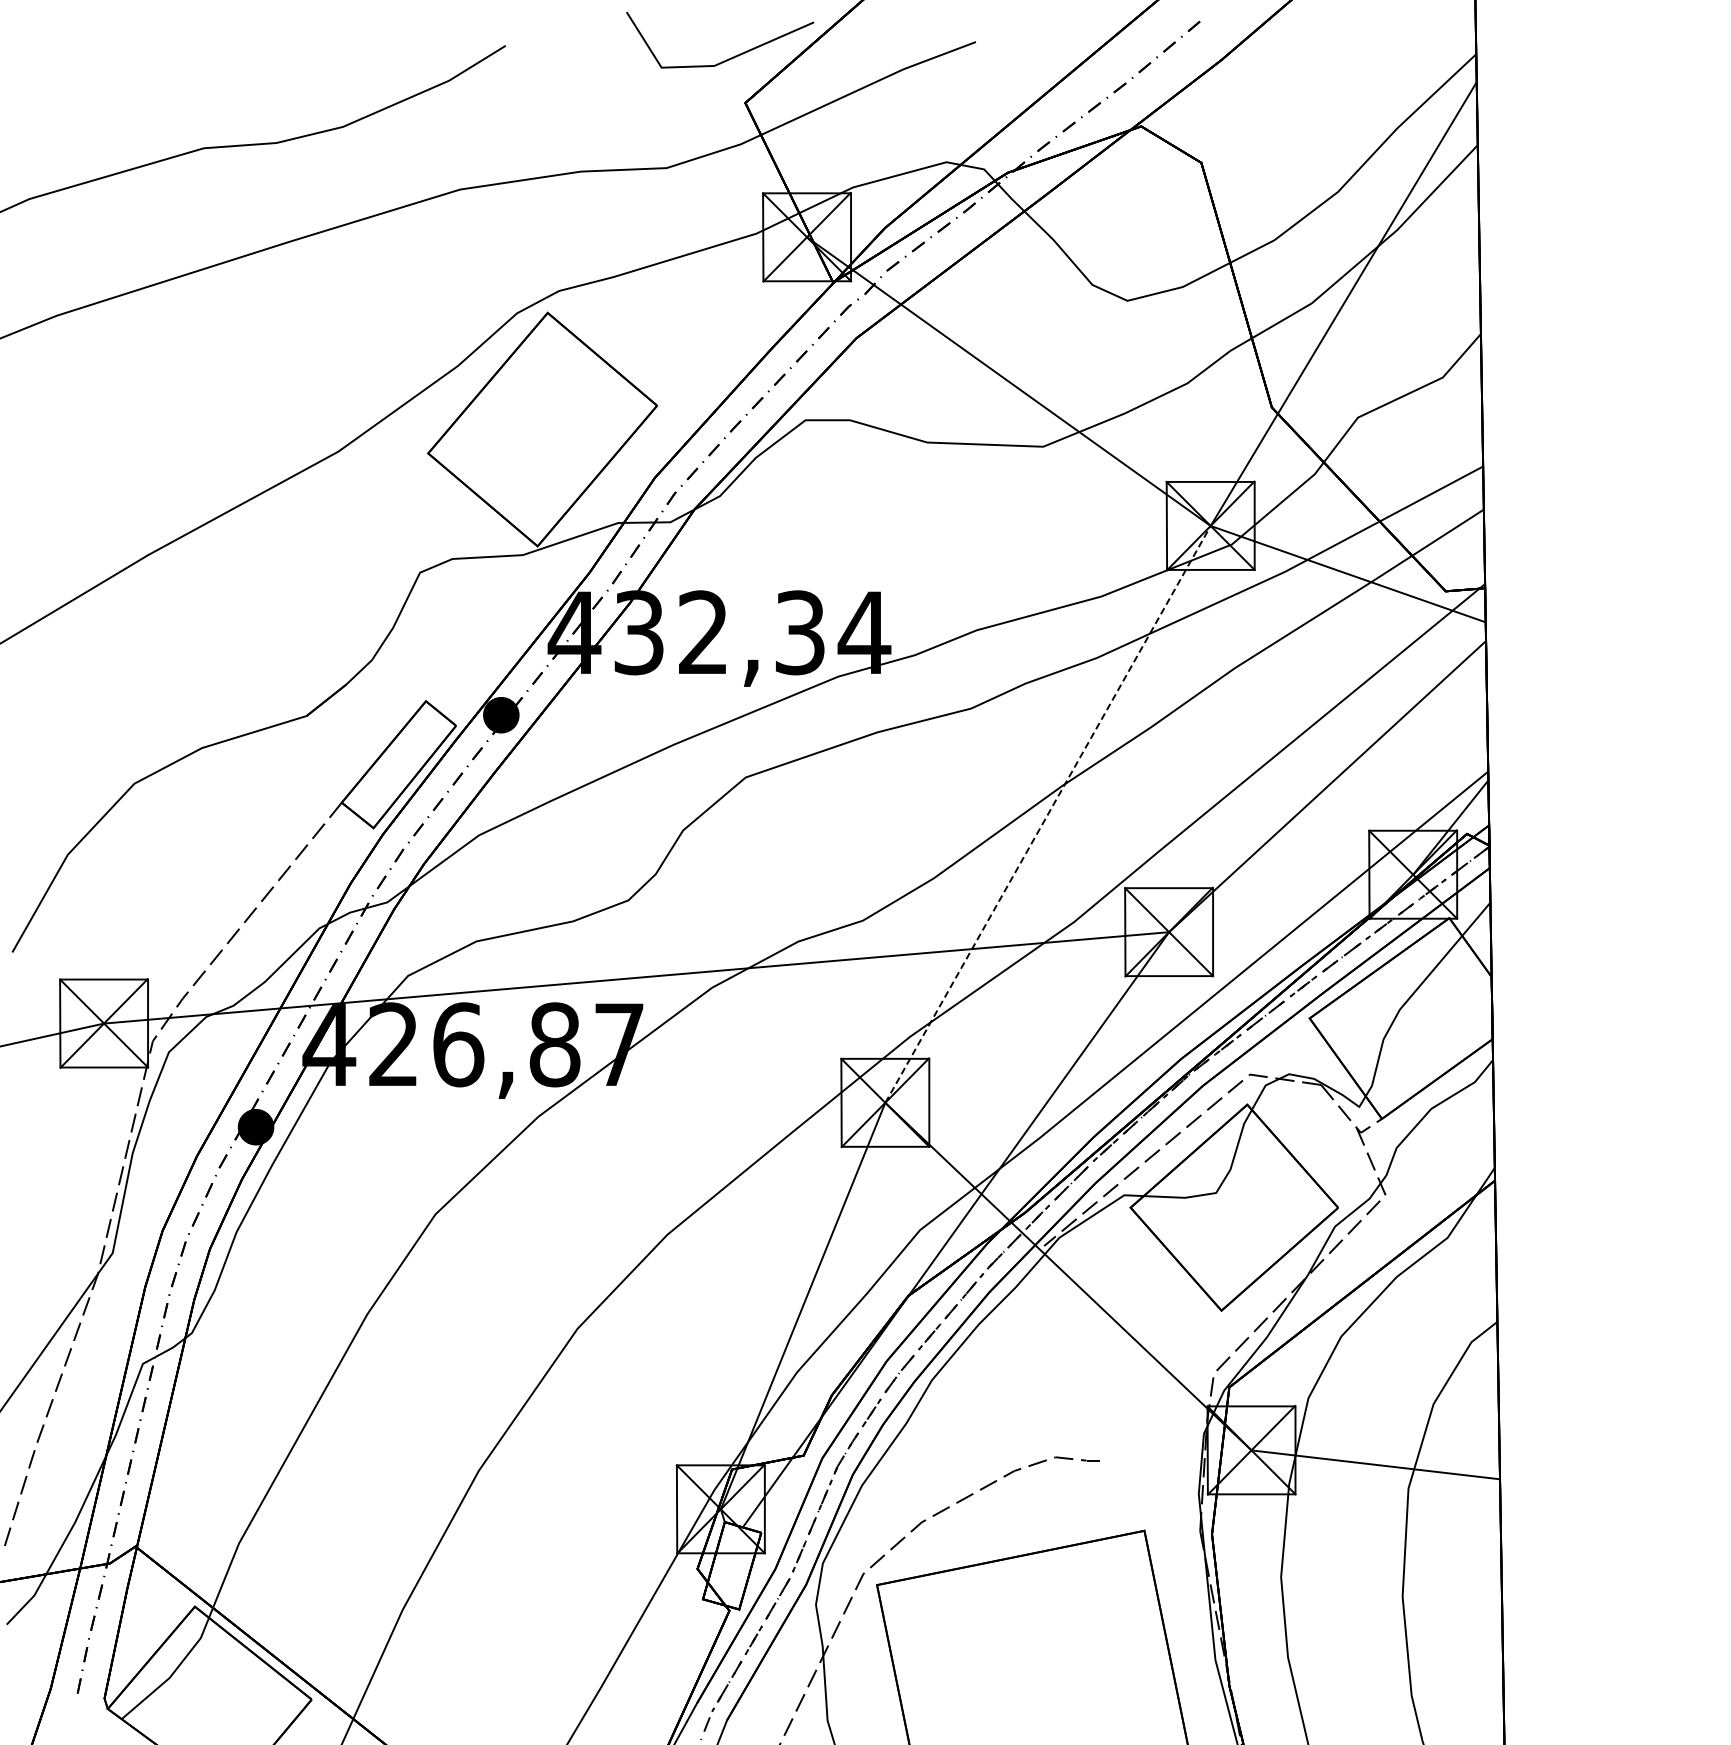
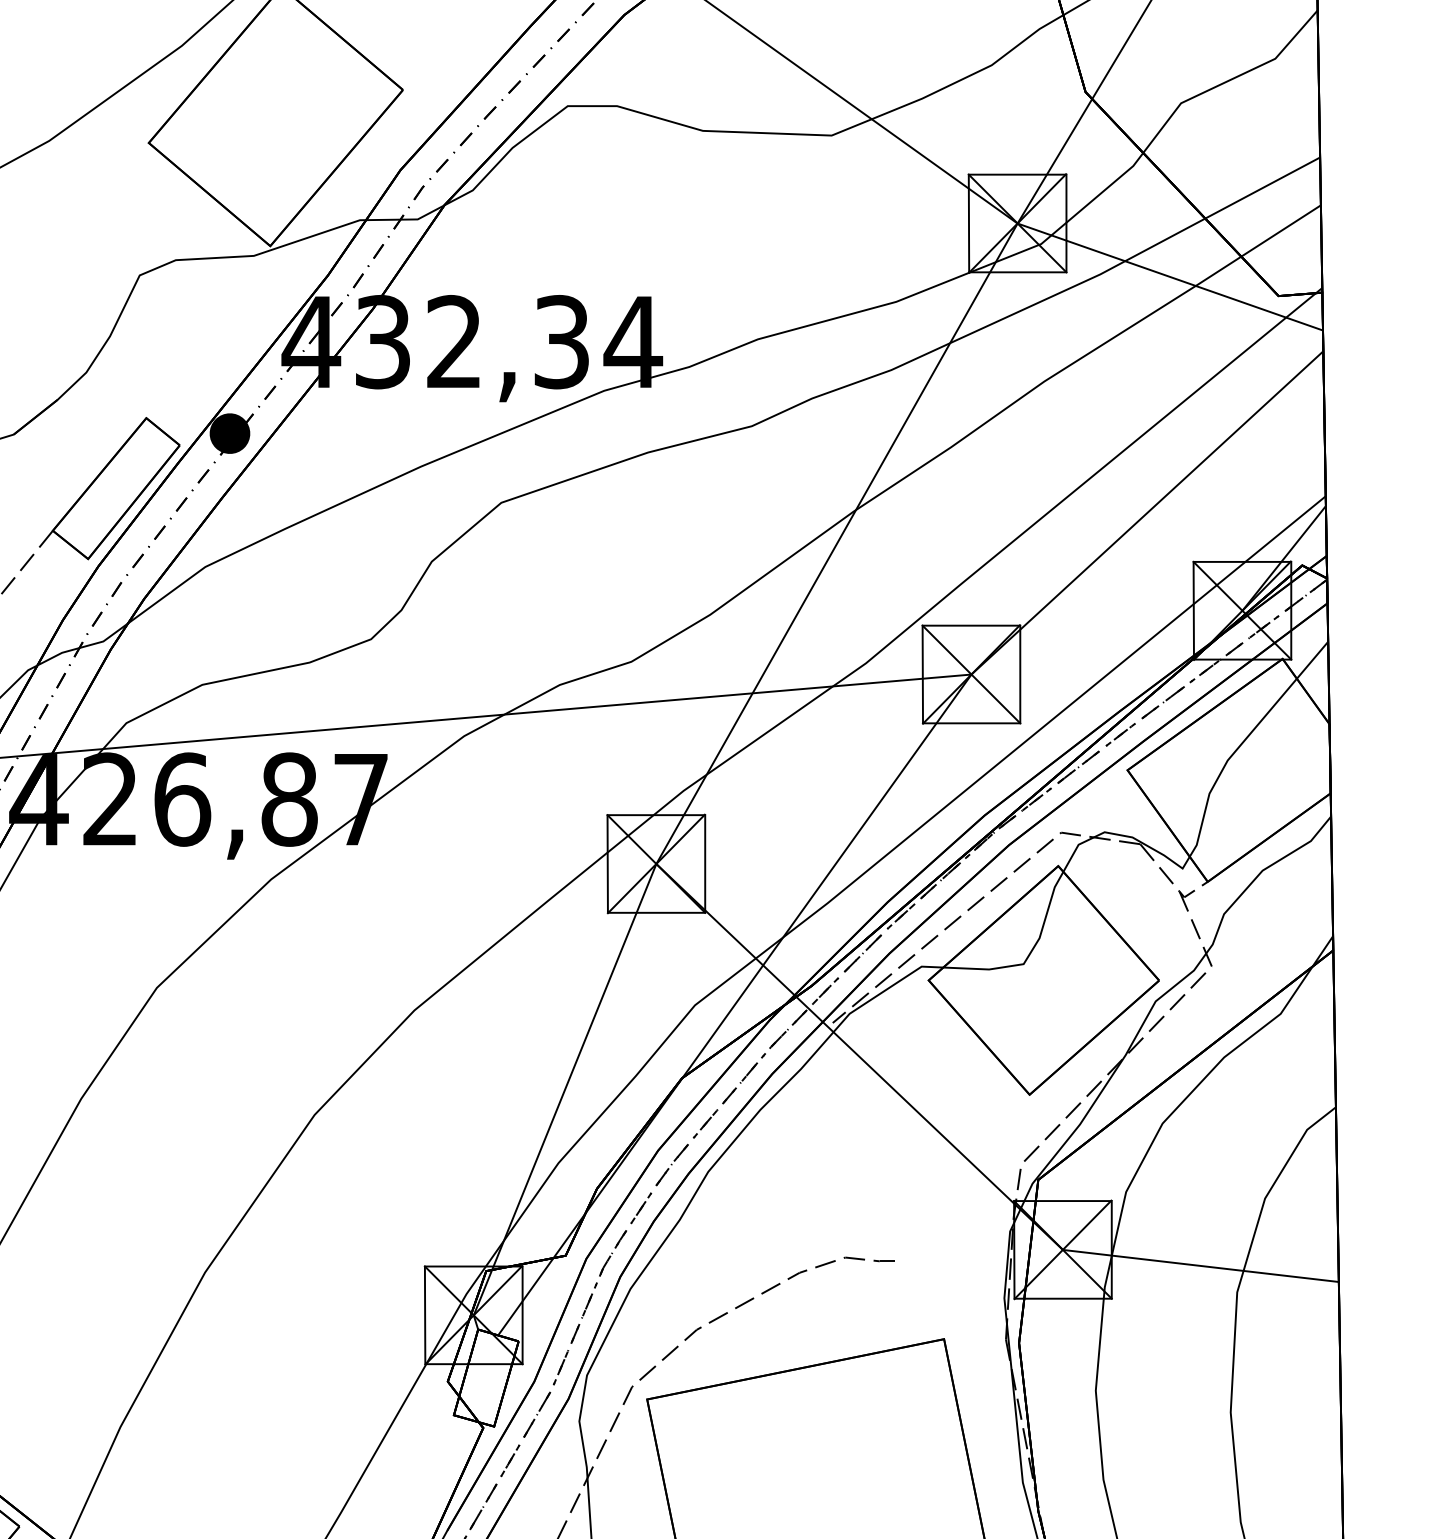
line: (1048, 813) -> (837, 542), dashed -> solid

